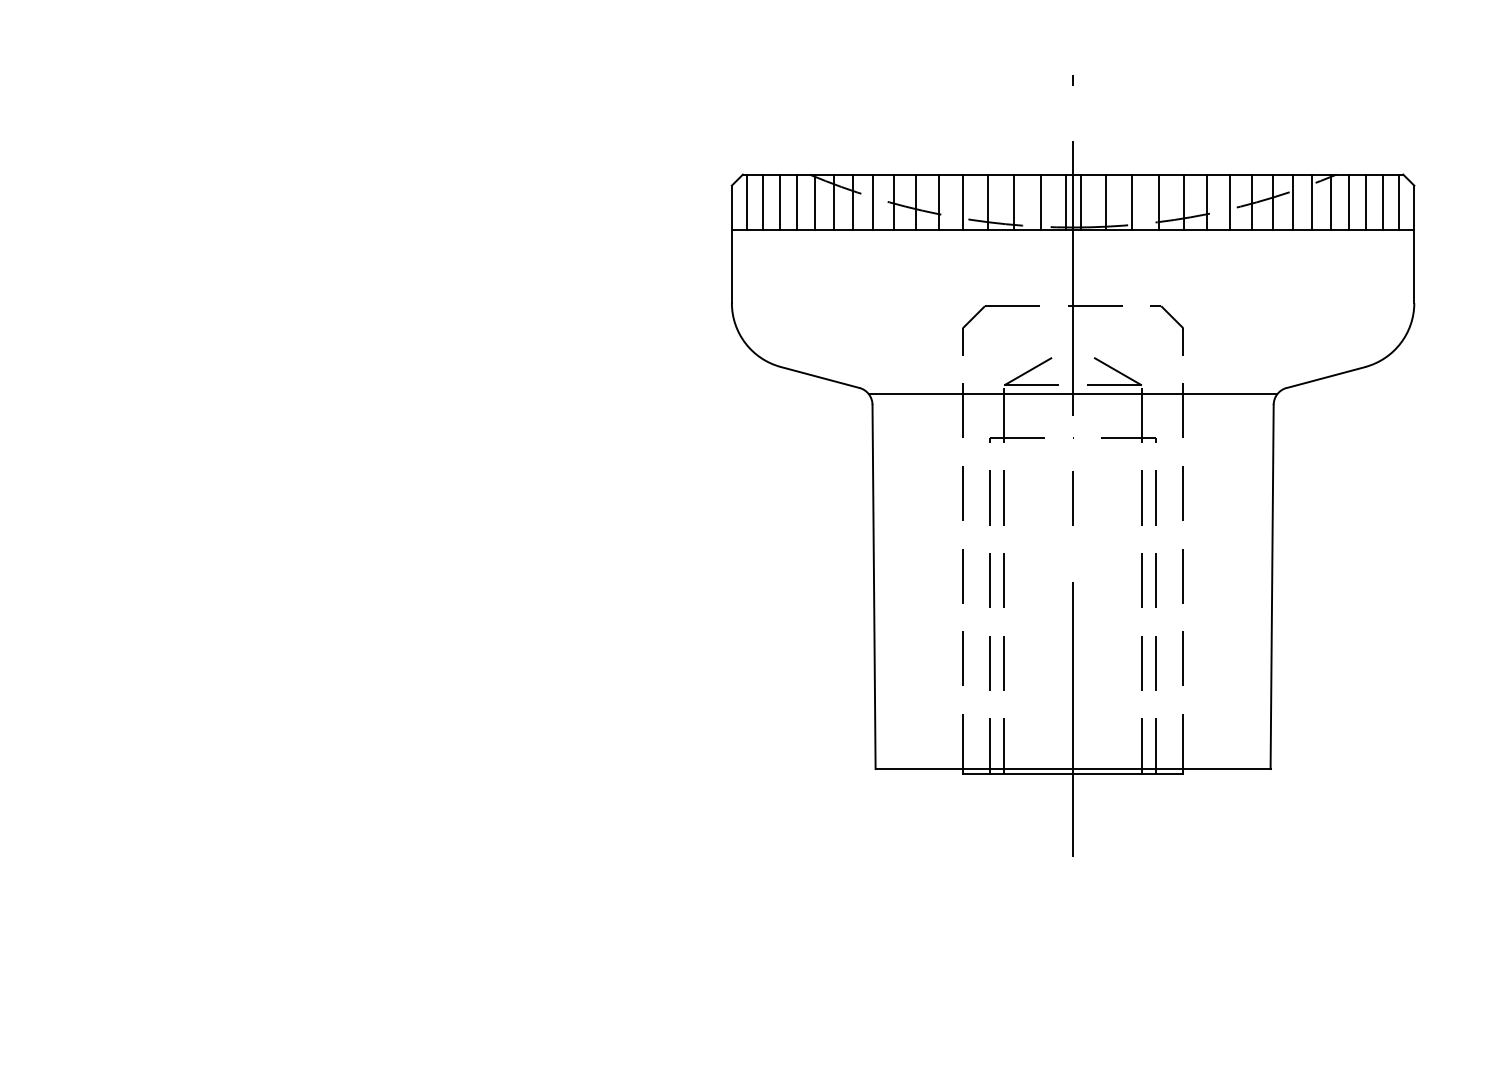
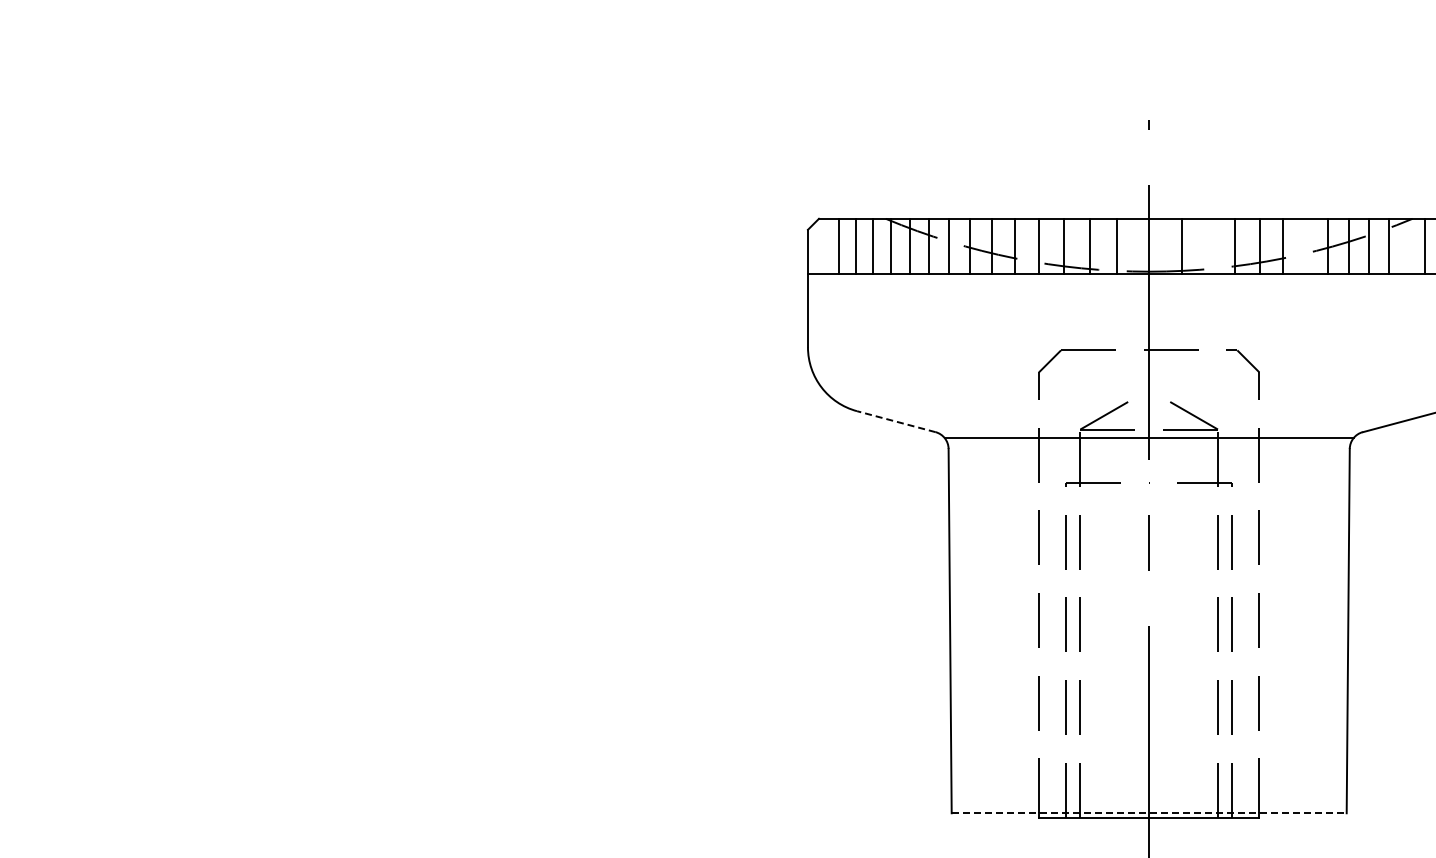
line: (747, 201) -> (823, 245), removed
line: (1065, 201) -> (1141, 245), removed
line: (1080, 201) -> (1156, 245), removed
line: (1132, 201) -> (1208, 245), removed
line: (1230, 201) -> (1306, 245), removed
line: (1331, 201) -> (1407, 245), removed
line: (820, 377) -> (896, 421), solid -> dashed
line: (1073, 769) -> (1149, 813), solid -> dashed

